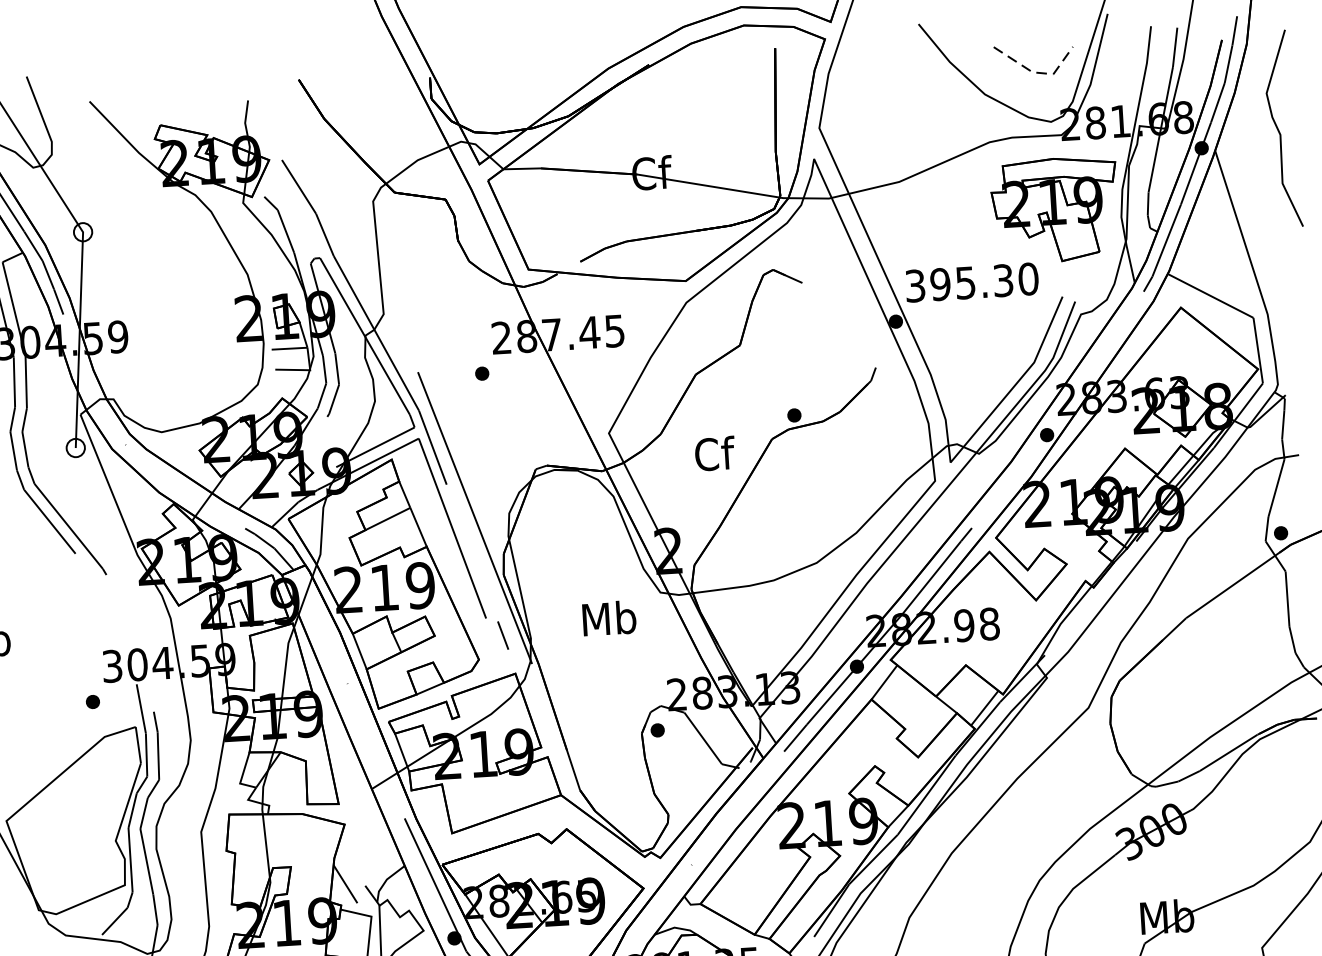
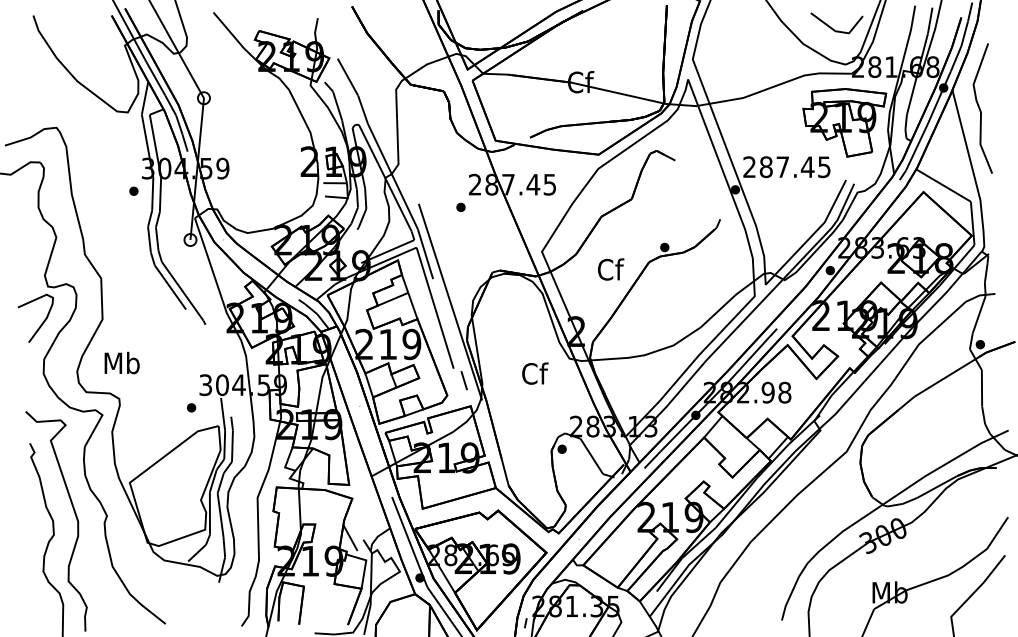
line: (1037, 72) -> (838, 31), dashed -> solid
curve: (1279, 129) -> (980, 108), moved
text: (971, 283) -> (786, 167), 395.30 -> 287.45
text: (608, 618) -> (534, 373), Mb -> Cf

